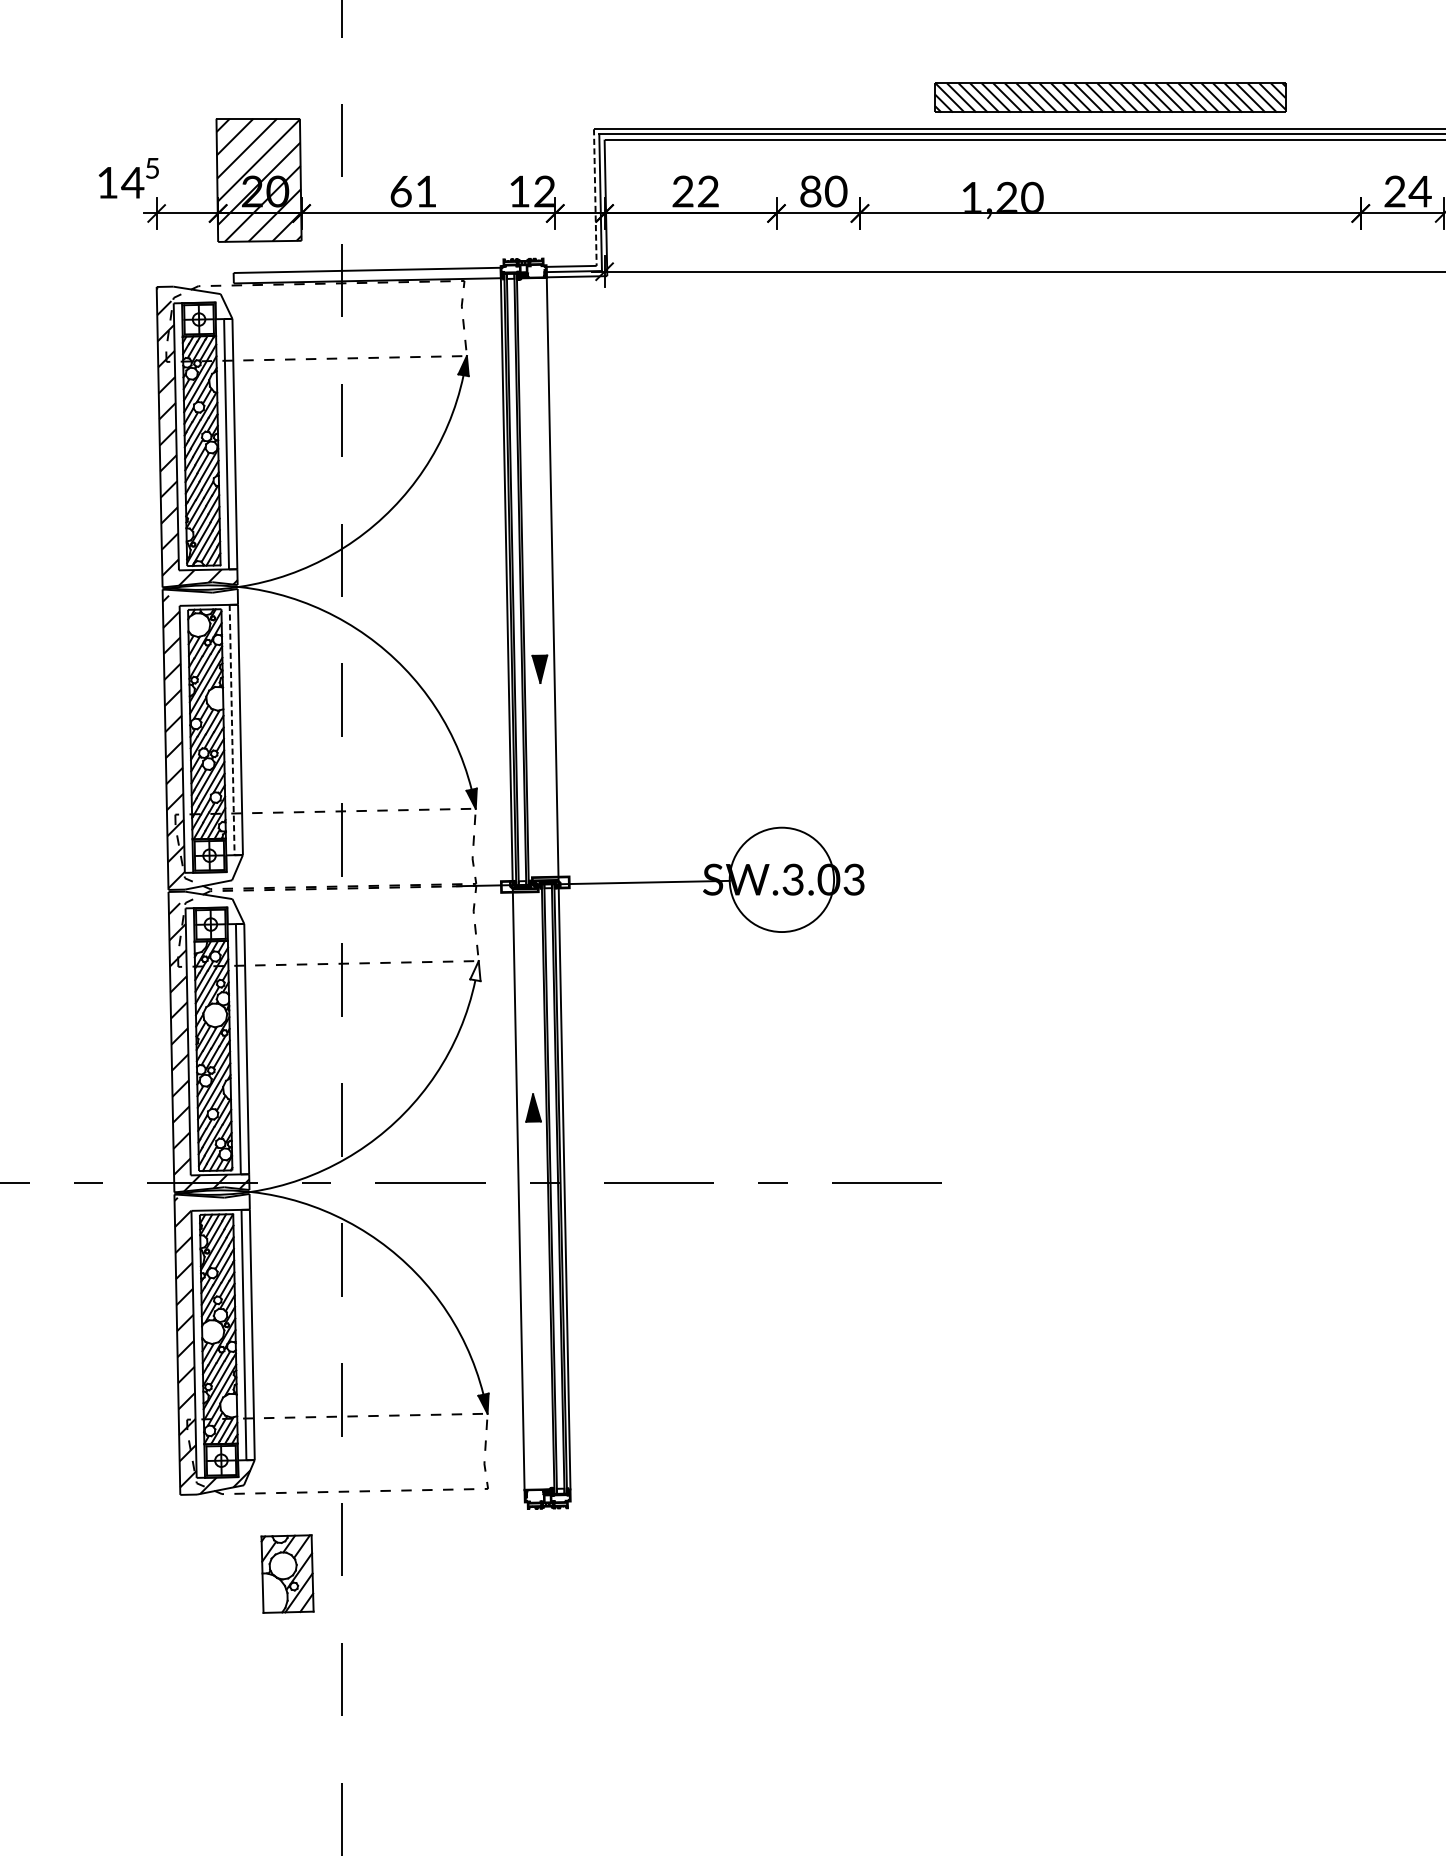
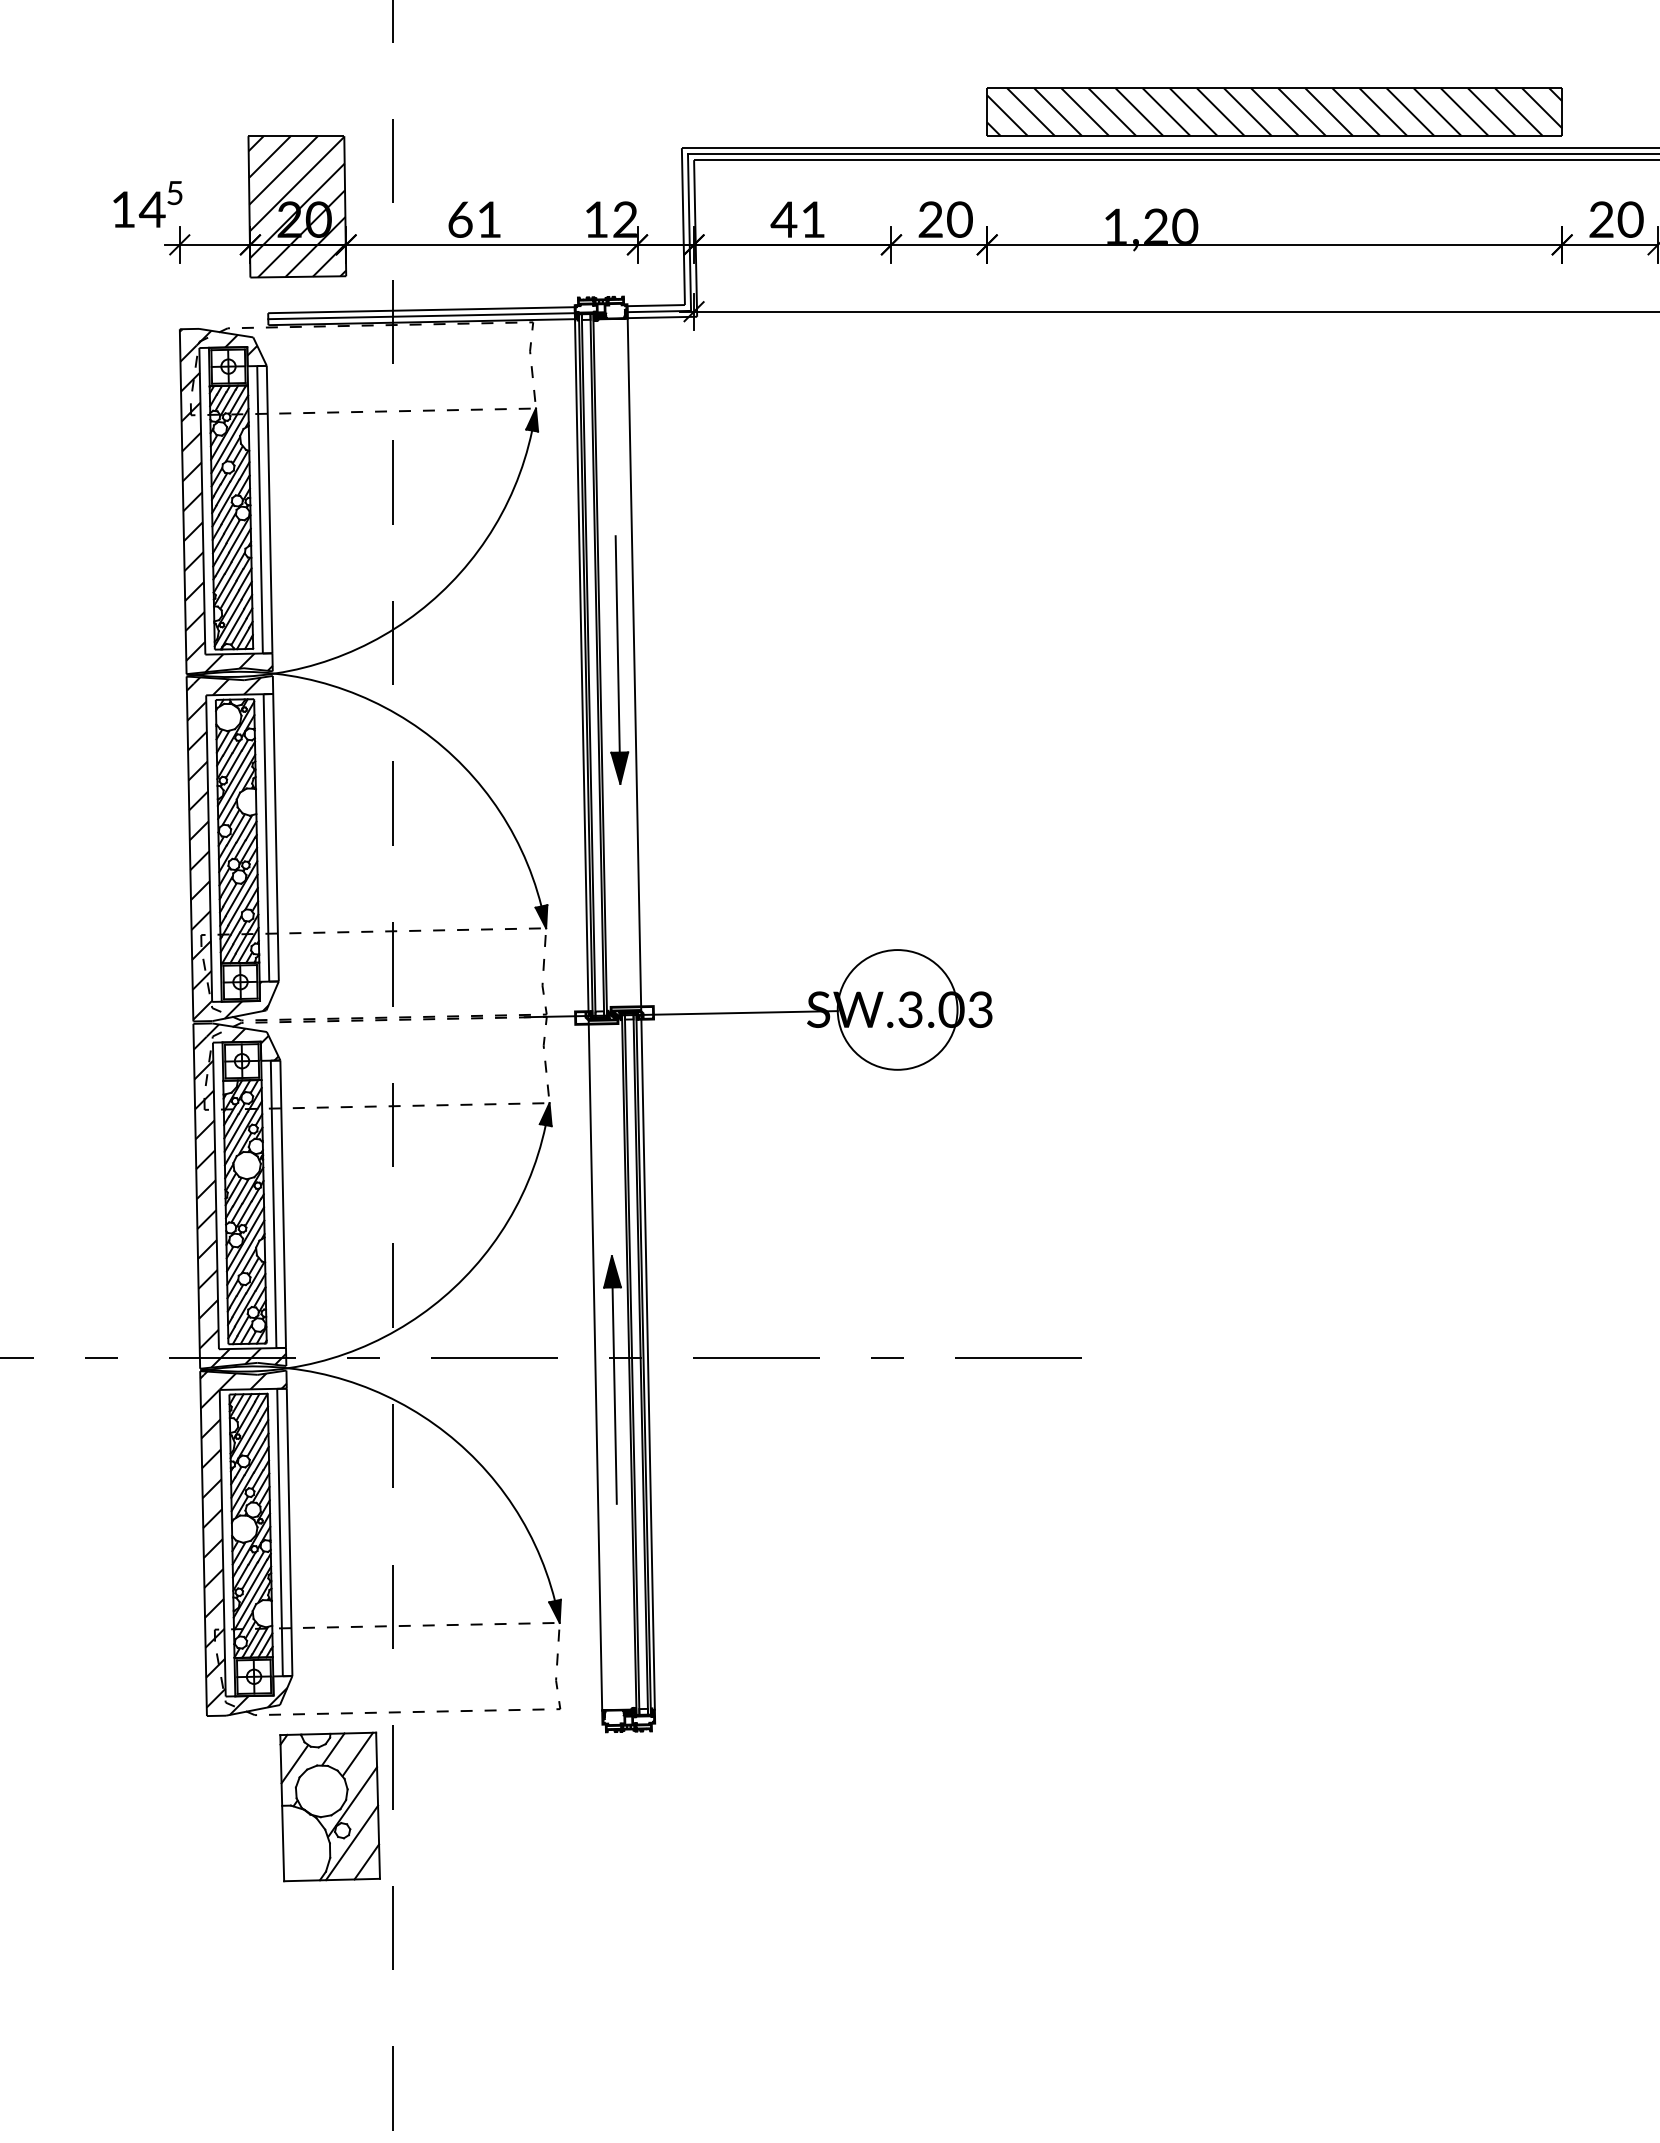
part: (1110, 97) -> (1274, 111), size x1.43
text: (694, 191) -> (797, 219), 22 -> 41
text: (810, 191) -> (930, 219), 80 -> 20
text: (1420, 191) -> (1630, 219), 24 -> 20
line: (595, 198) -> (683, 227), dashed -> solid
line: (367, 275) -> (421, 316), added
hatch: (191, 298) -> (219, 342), added
line: (537, 561) -> (617, 644), added
hatch: (197, 598) -> (226, 686), added
line: (232, 729) -> (266, 837), dashed -> solid
hatch: (214, 870) -> (246, 999), added
hatch: (211, 908) -> (242, 1042), added
fill: (475, 970) -> (545, 1114), added
hatch: (213, 1202) -> (245, 1380), added
line: (535, 1215) -> (614, 1395), added
part: (287, 1573) -> (329, 1806), size x1.67

